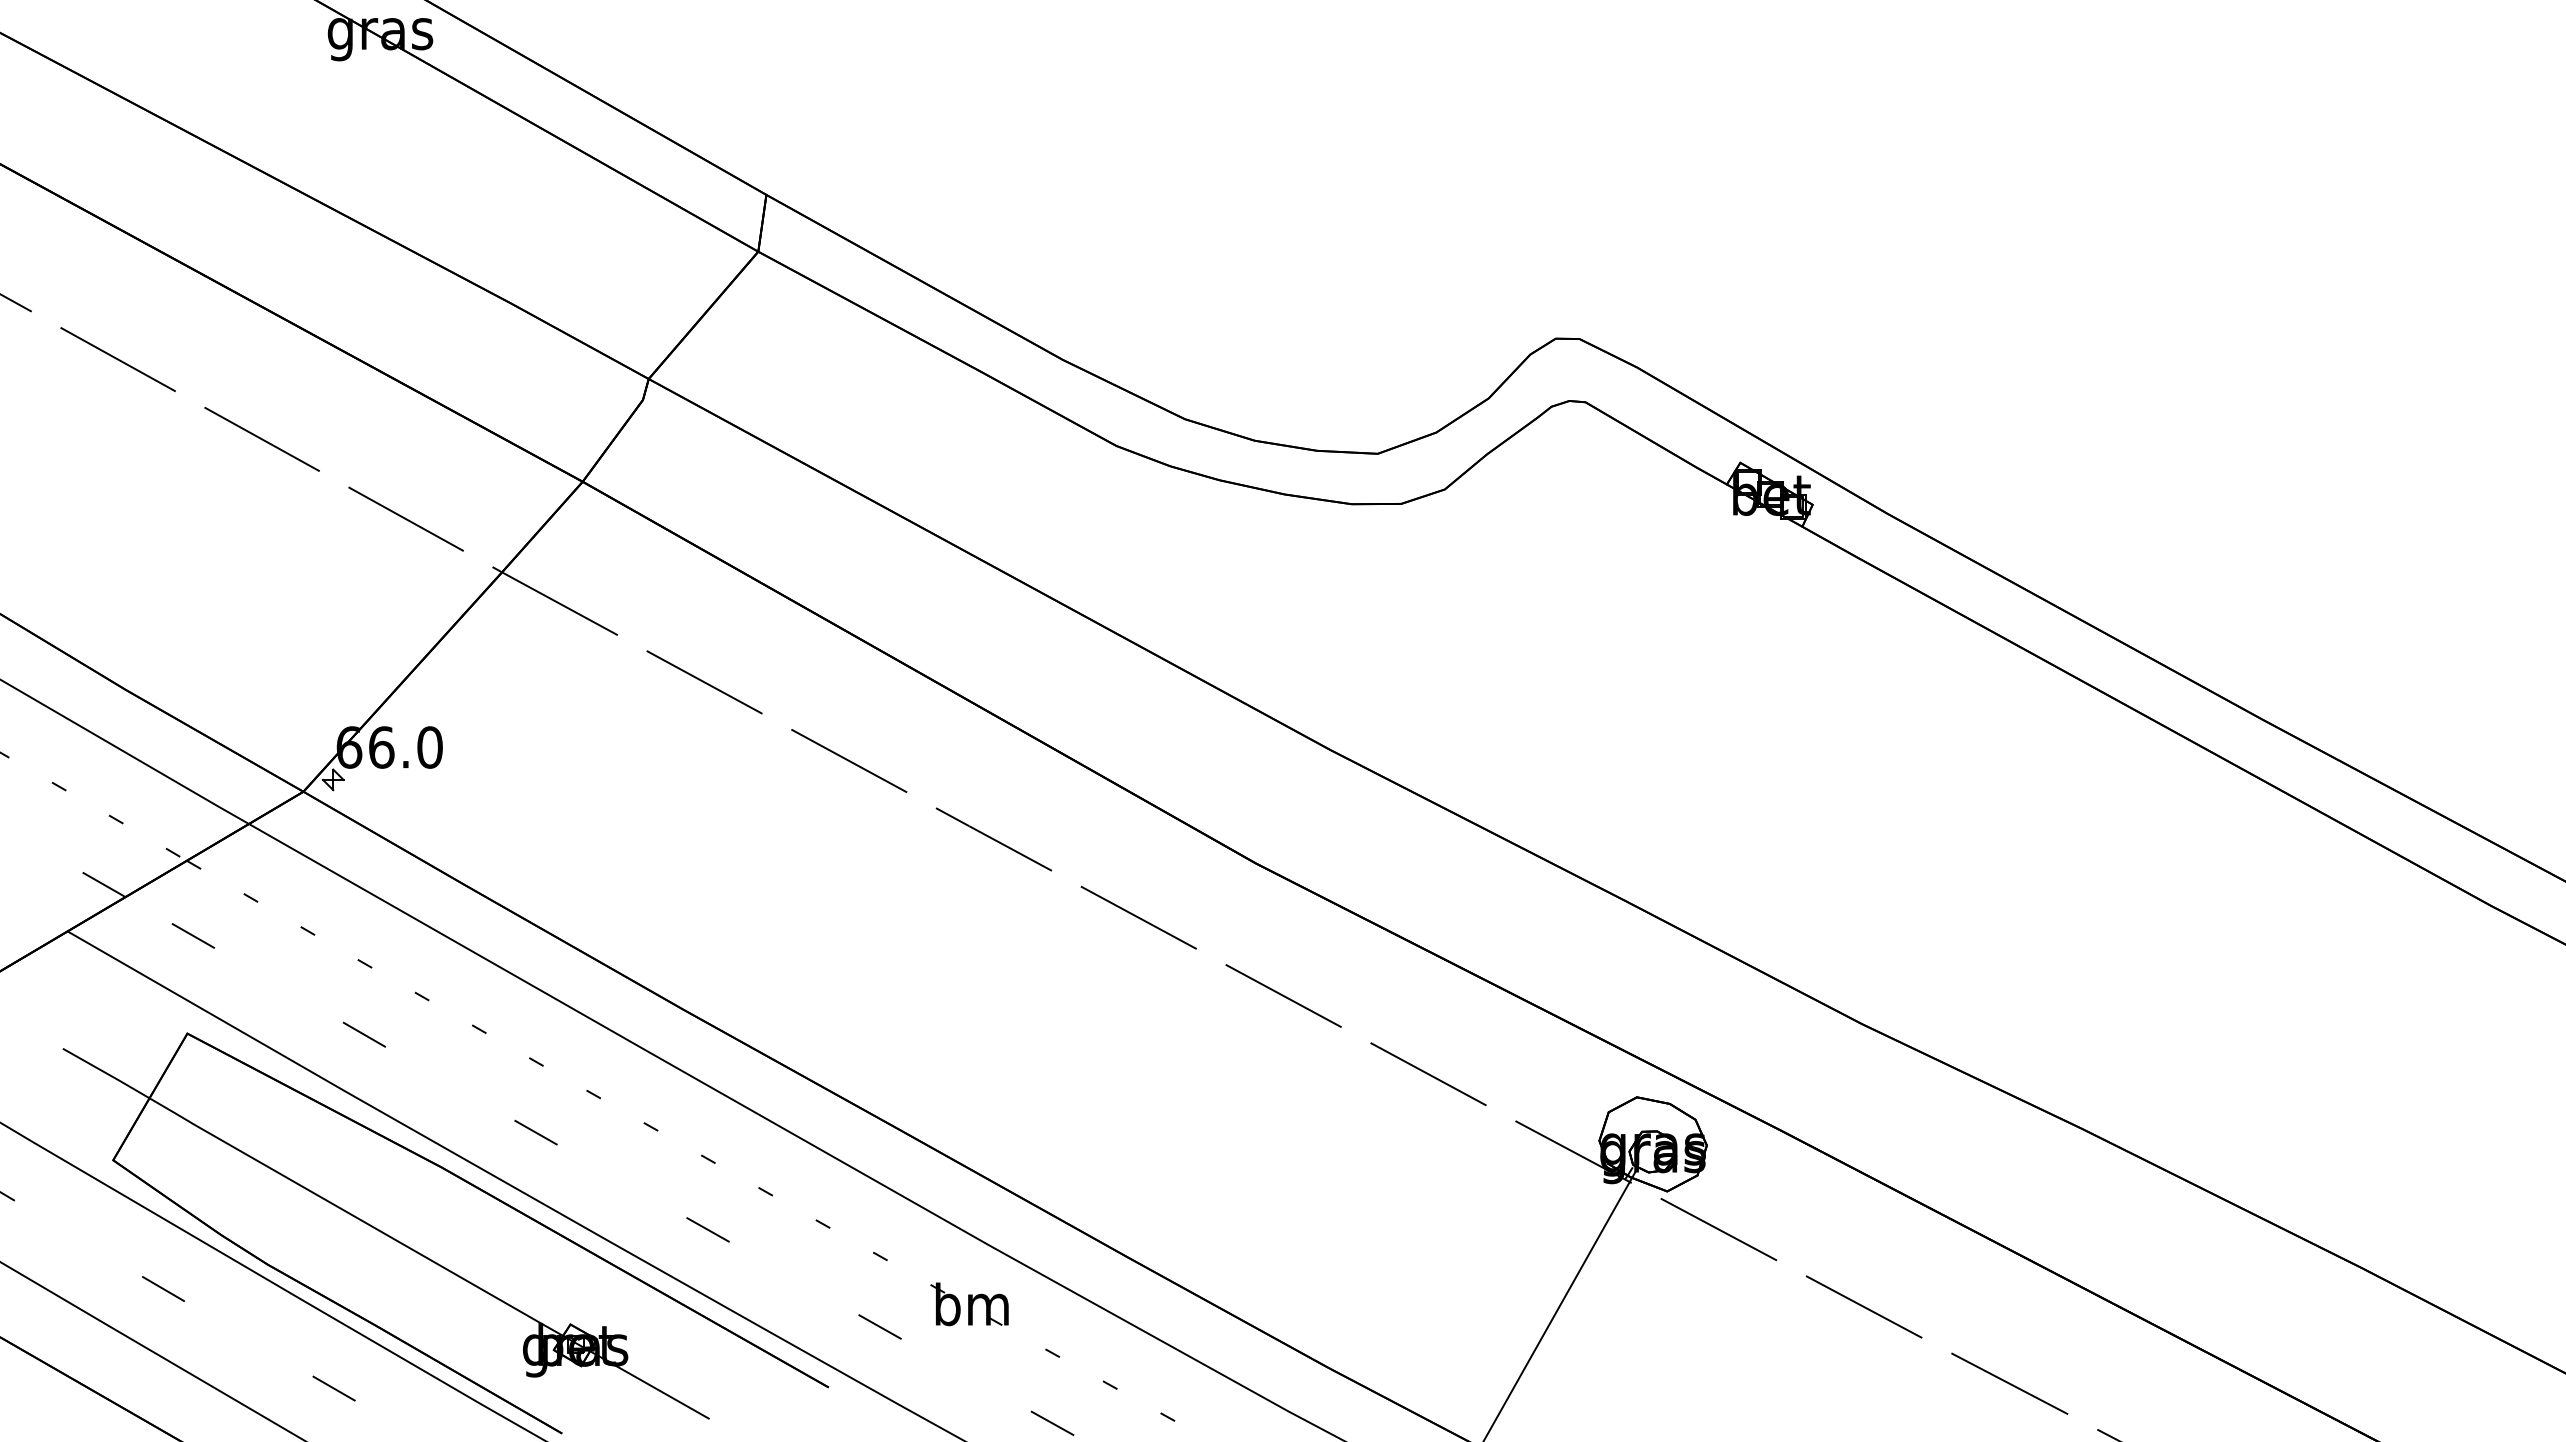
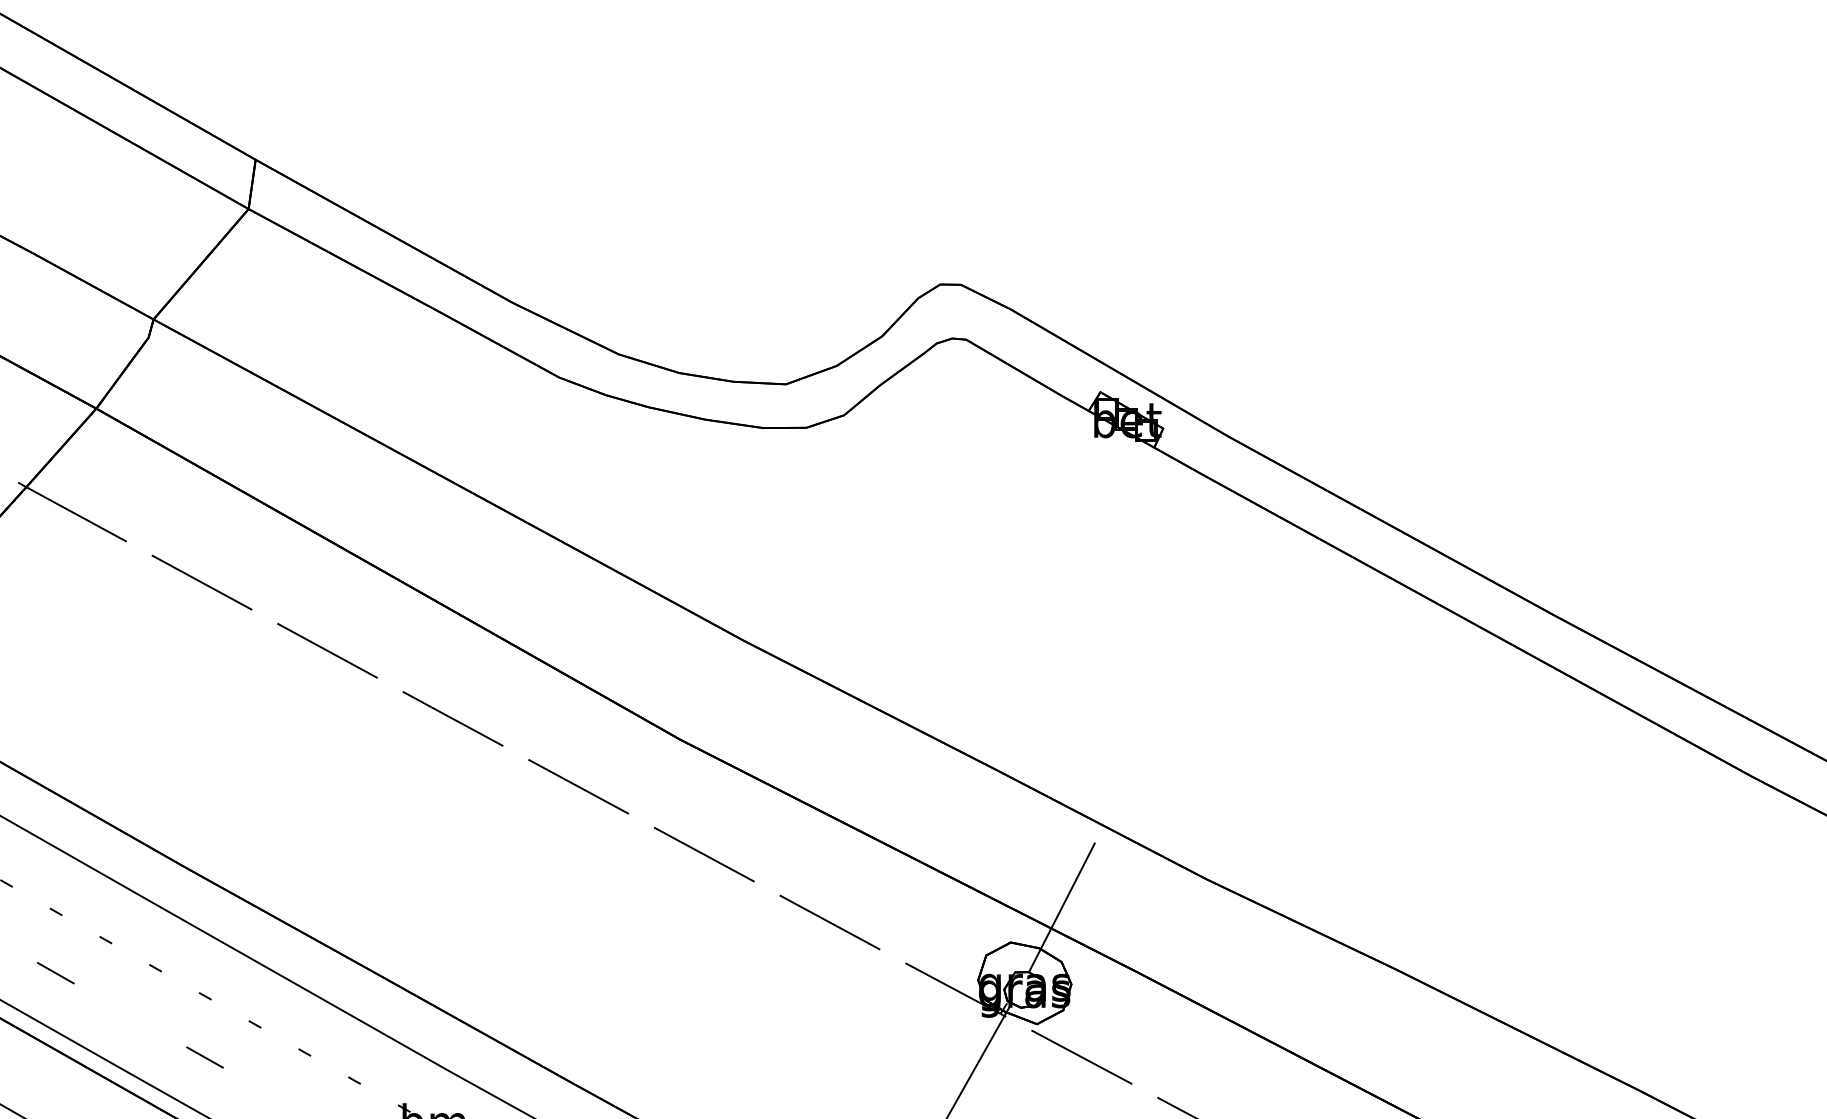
line: (1695, 1056) -> (1061, 907), added

